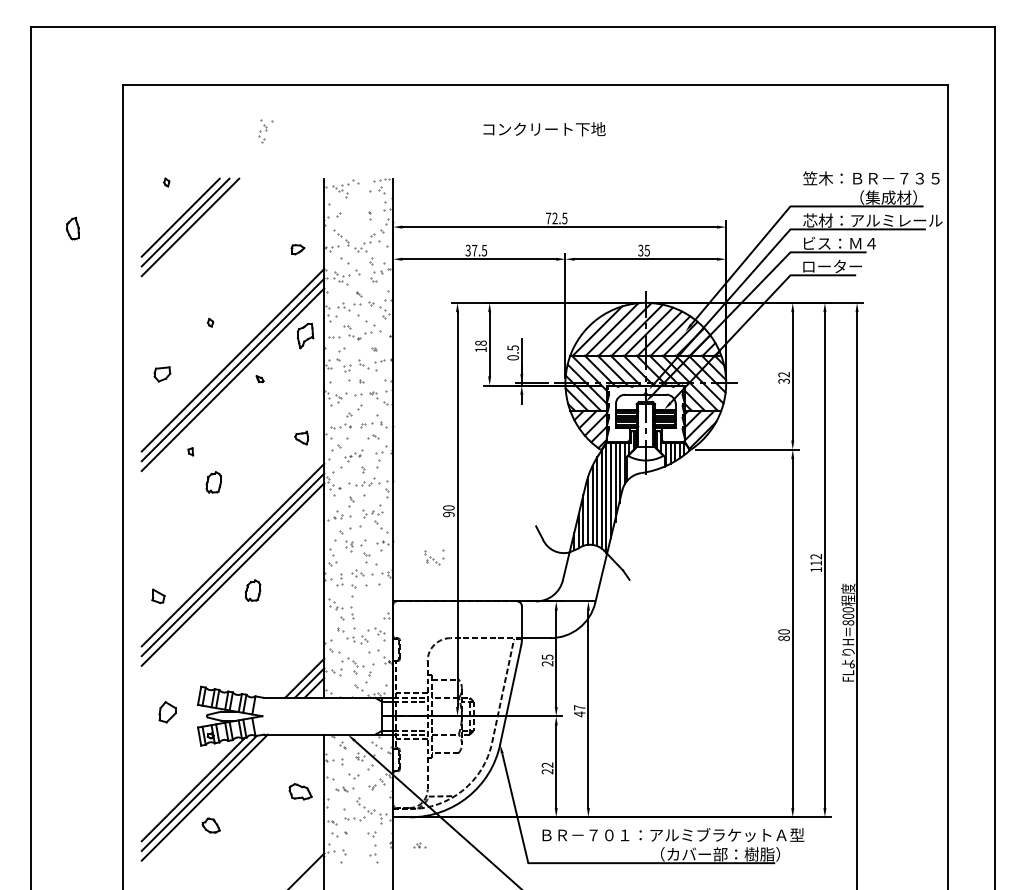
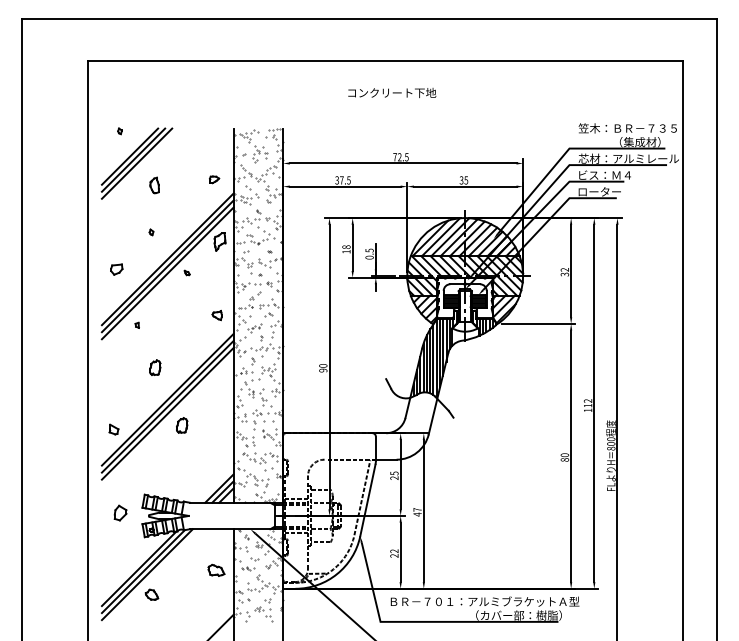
part: (265, 131) -> (258, 154), moved
part: (72, 228) -> (154, 185), moved
part: (213, 482) -> (155, 367), moved
part: (434, 557) -> (269, 434), moved
part: (419, 845) -> (258, 609), moved

